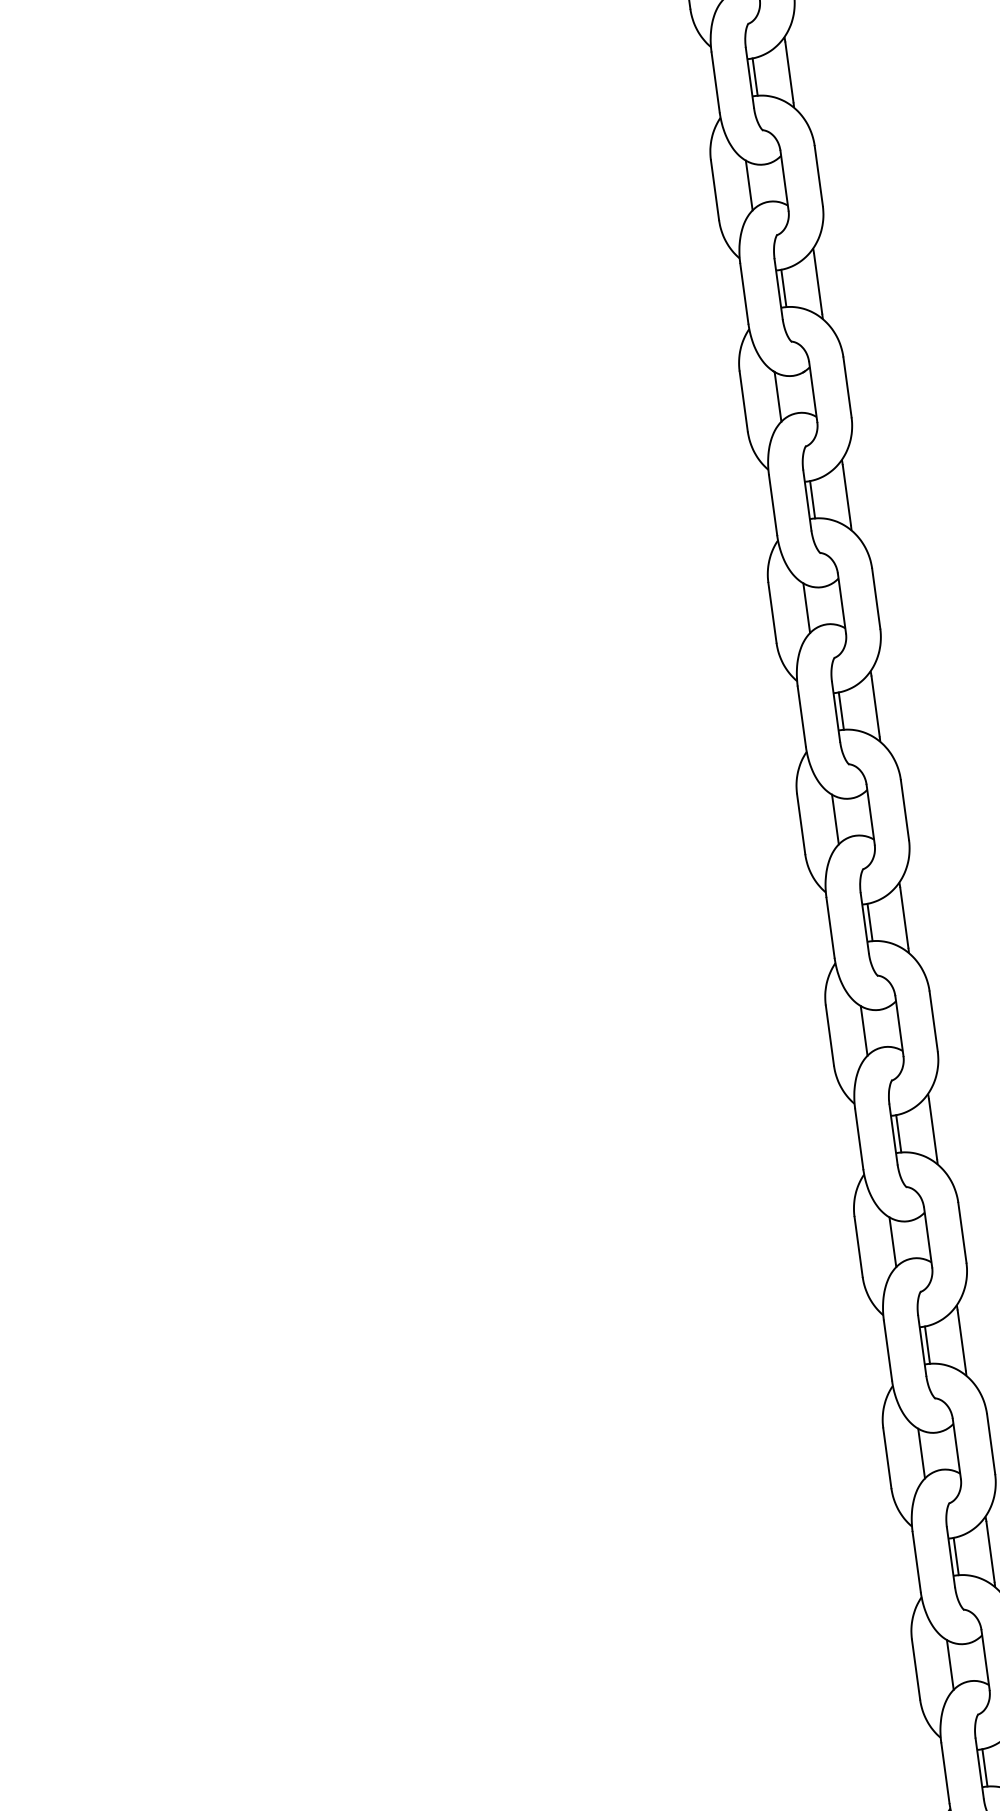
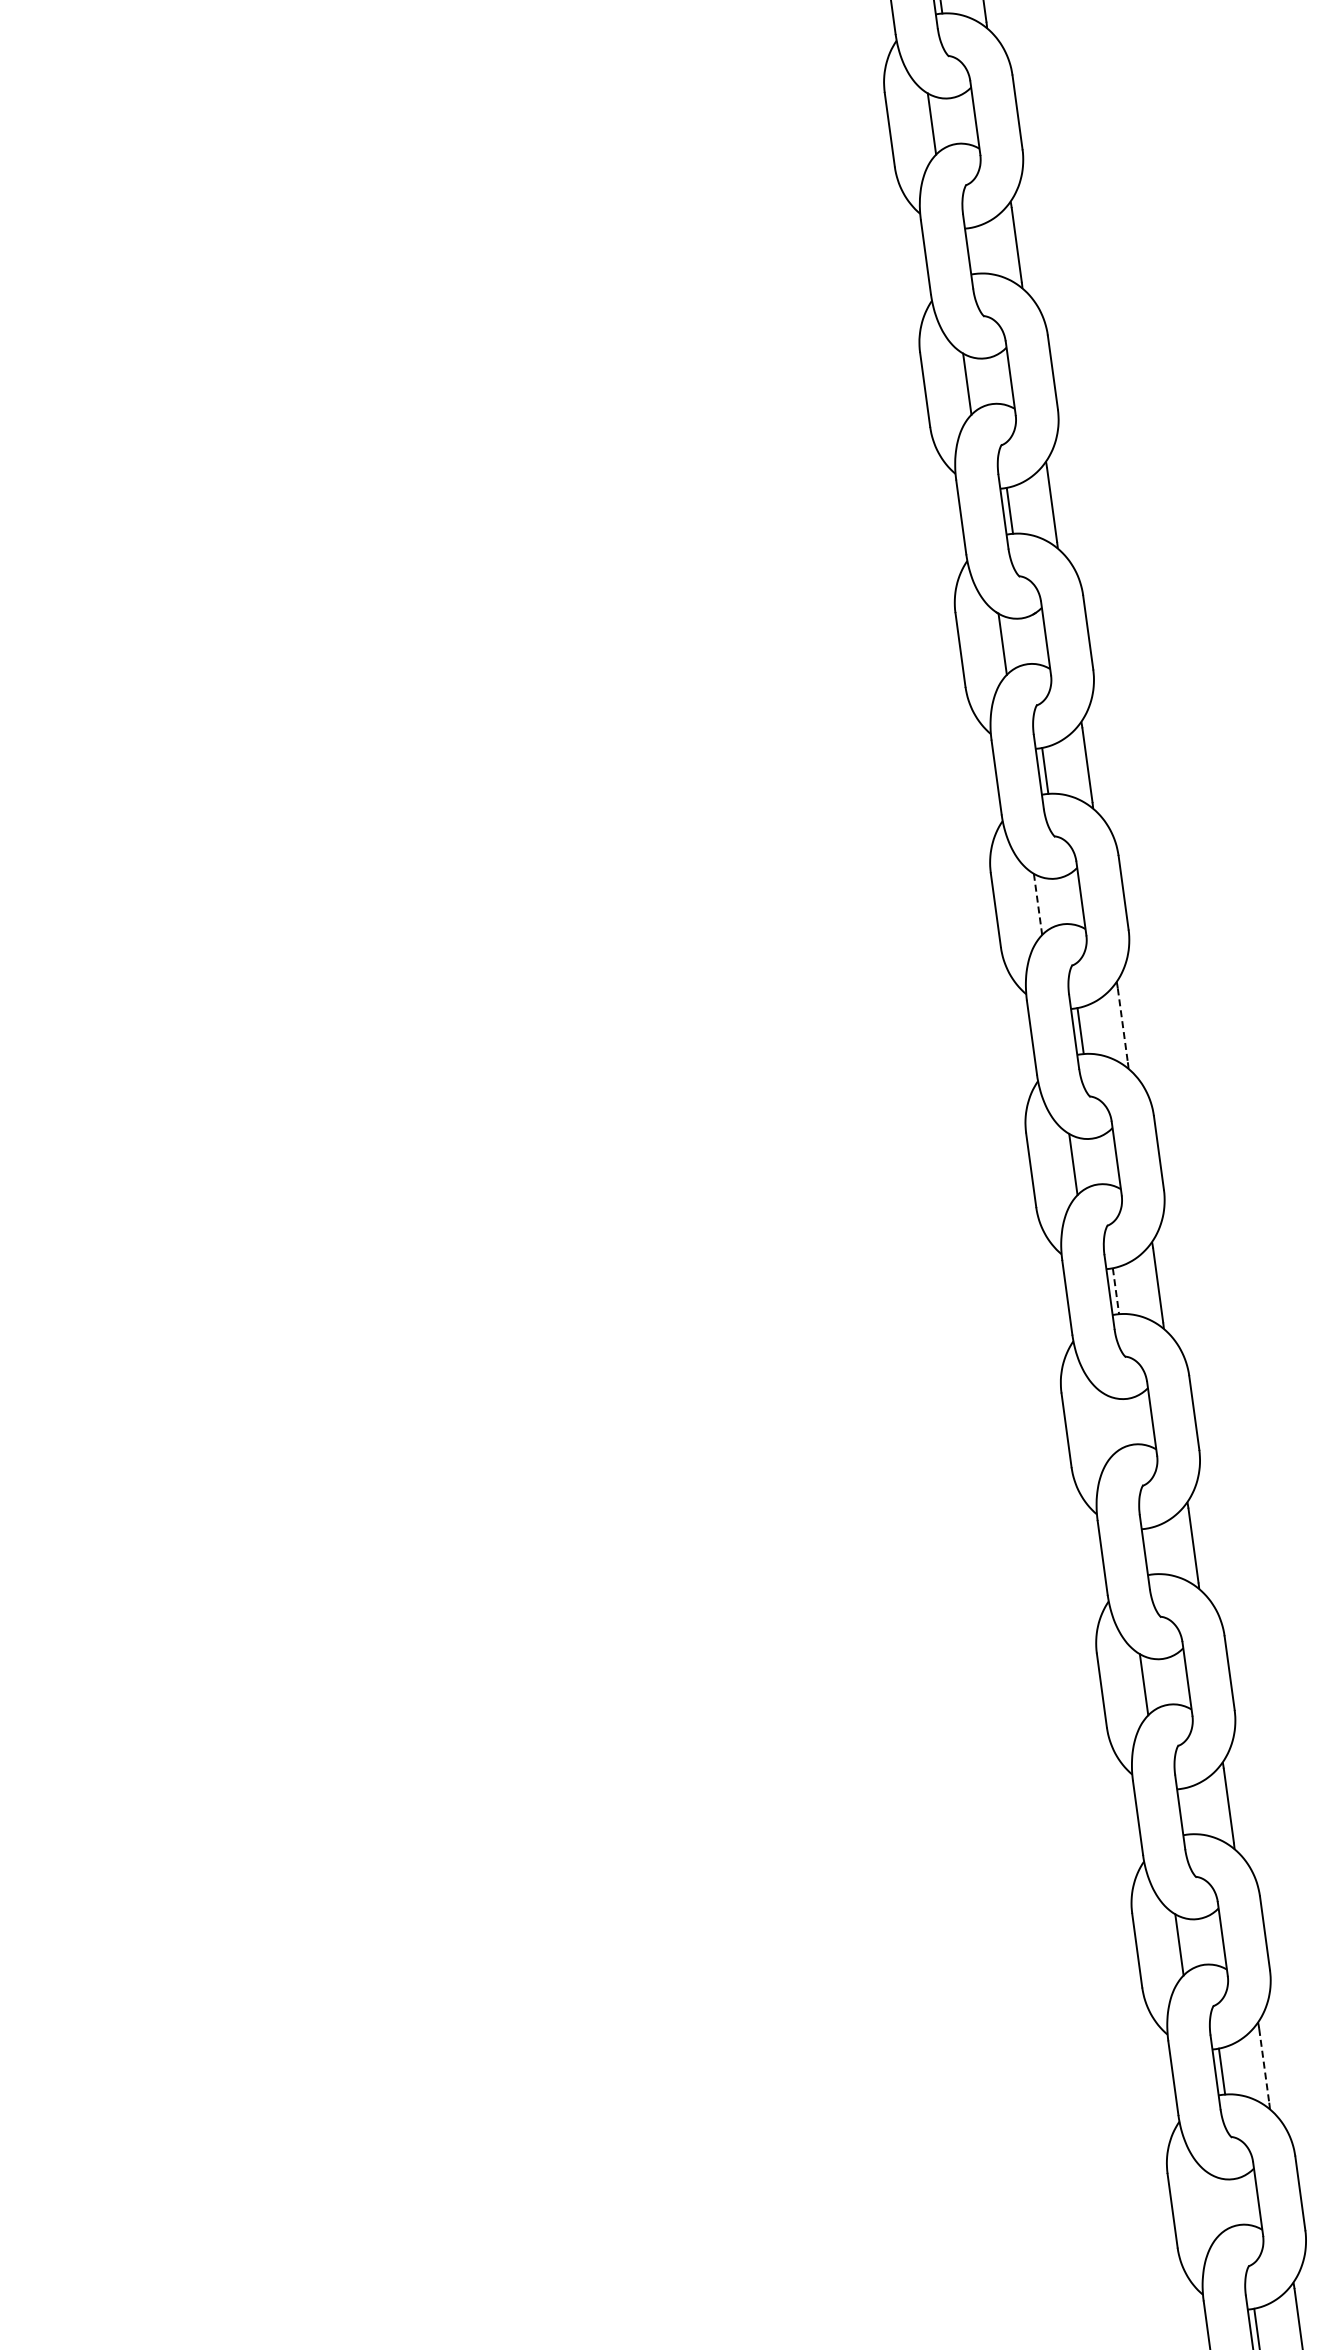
line: (755, 76) -> (974, 250), removed
line: (807, 608) -> (1038, 904), solid -> dashed
line: (875, 706) -> (1122, 1025), solid -> dashed
line: (870, 922) -> (1116, 1291), solid -> dashed
line: (863, 1030) -> (1108, 1424), removed
line: (898, 1133) -> (1151, 1551), removed
line: (927, 1345) -> (1186, 1811), removed
line: (990, 1552) -> (1264, 2066), solid -> dashed
line: (950, 1664) -> (1214, 2204), removed

